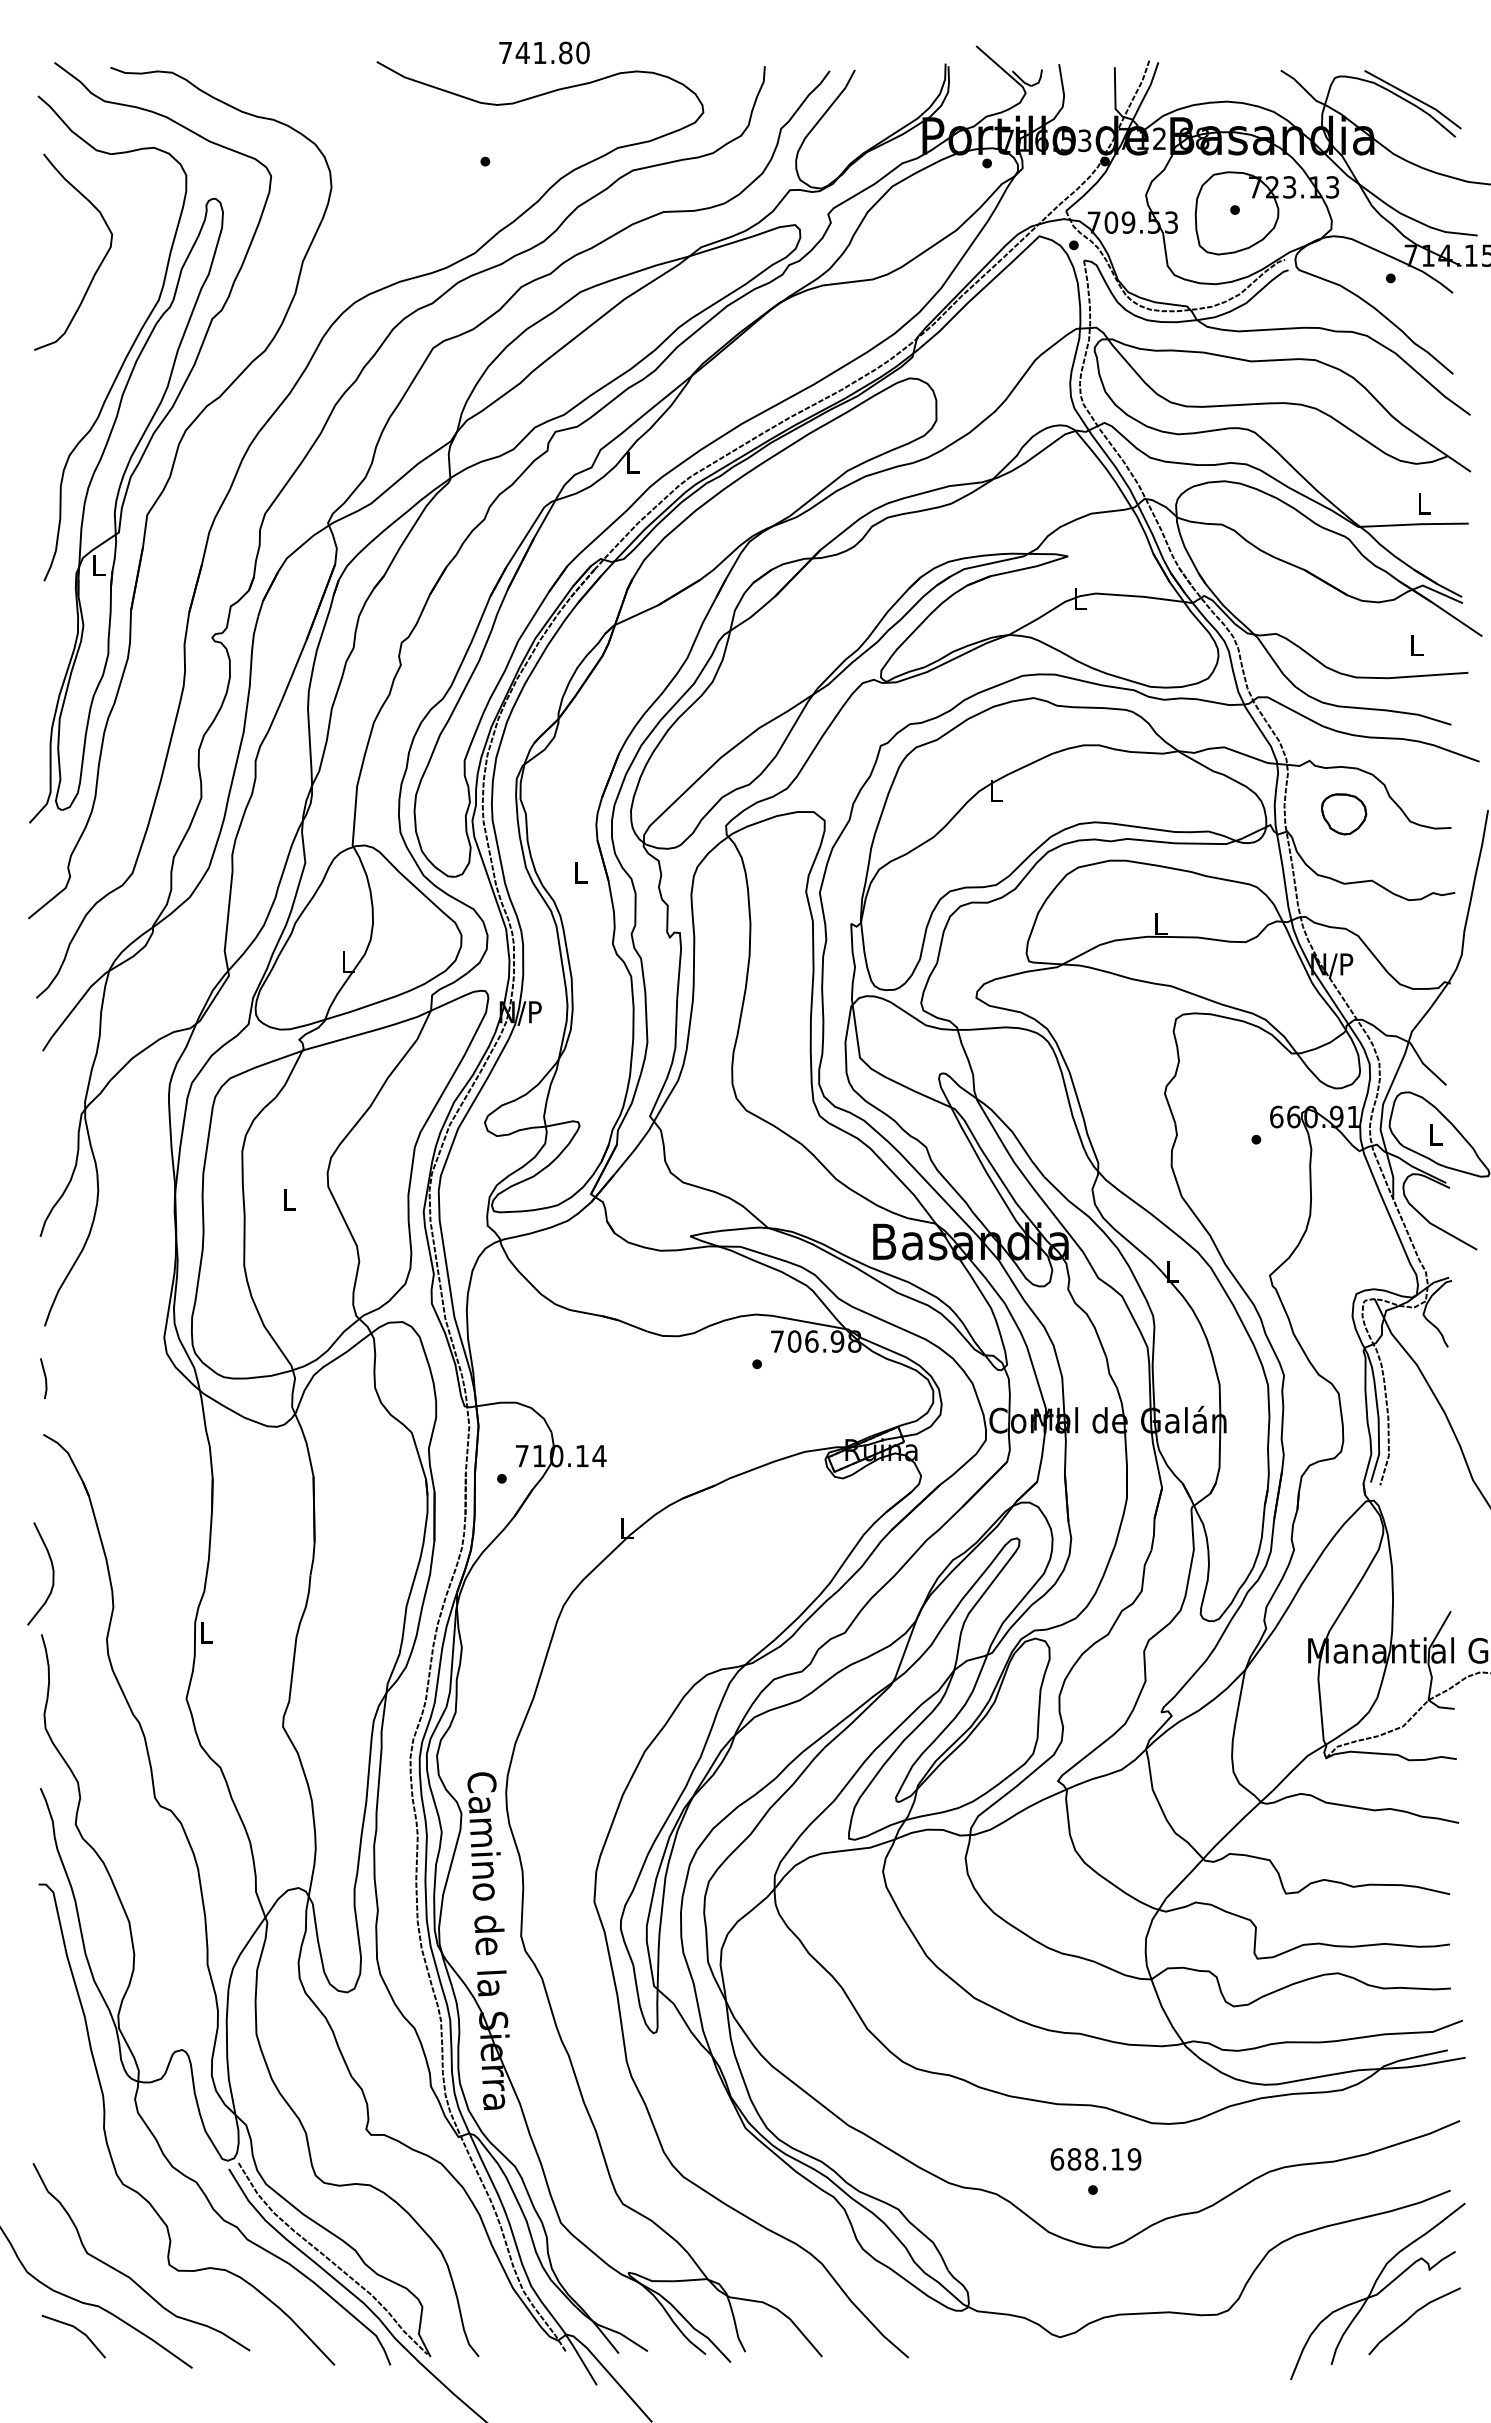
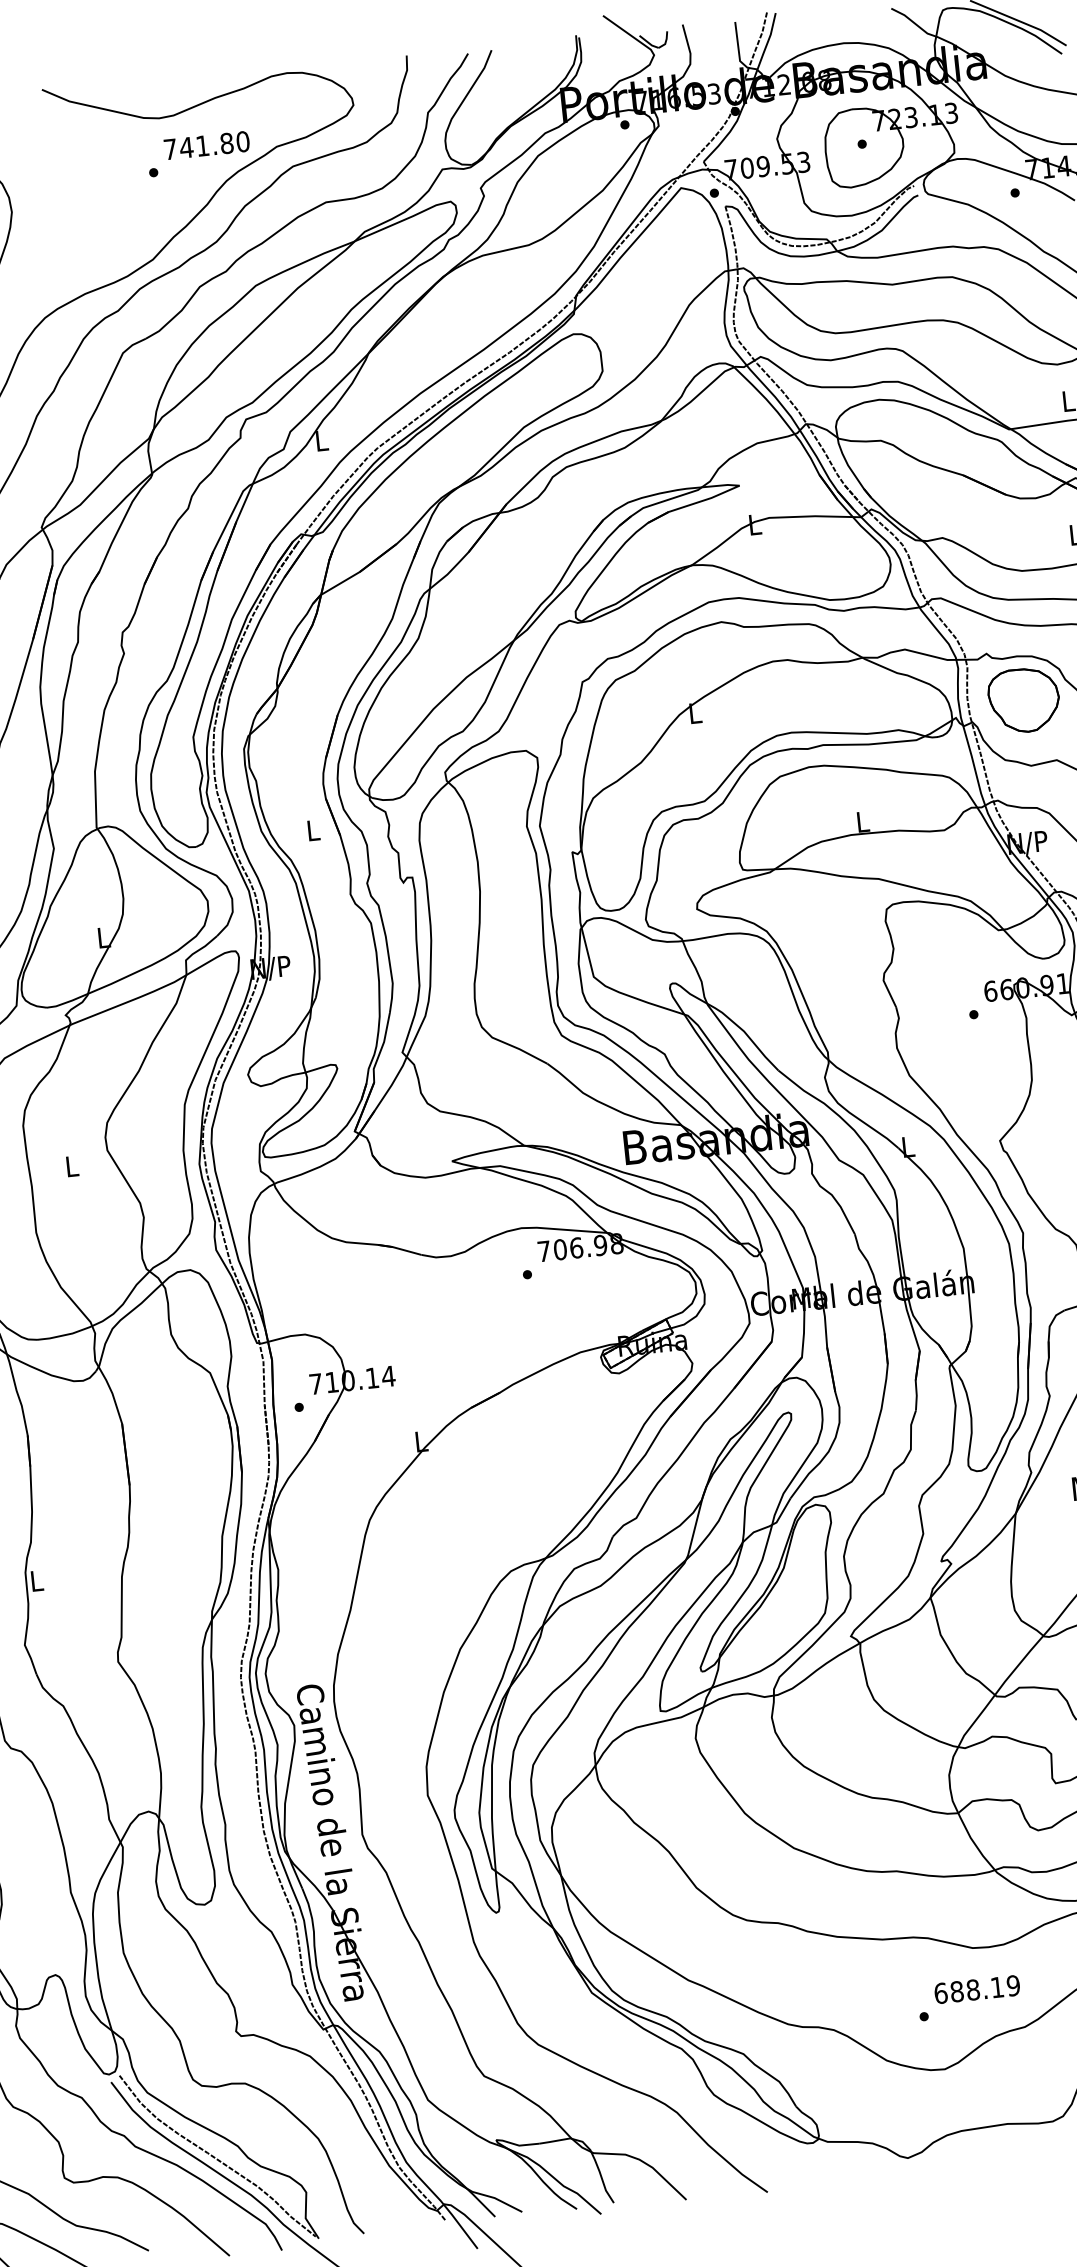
text: (544, 52) -> (206, 145), moved
part: (1343, 814) -> (1023, 700), size x1.67
text: (1095, 2159) -> (976, 1989), moved

